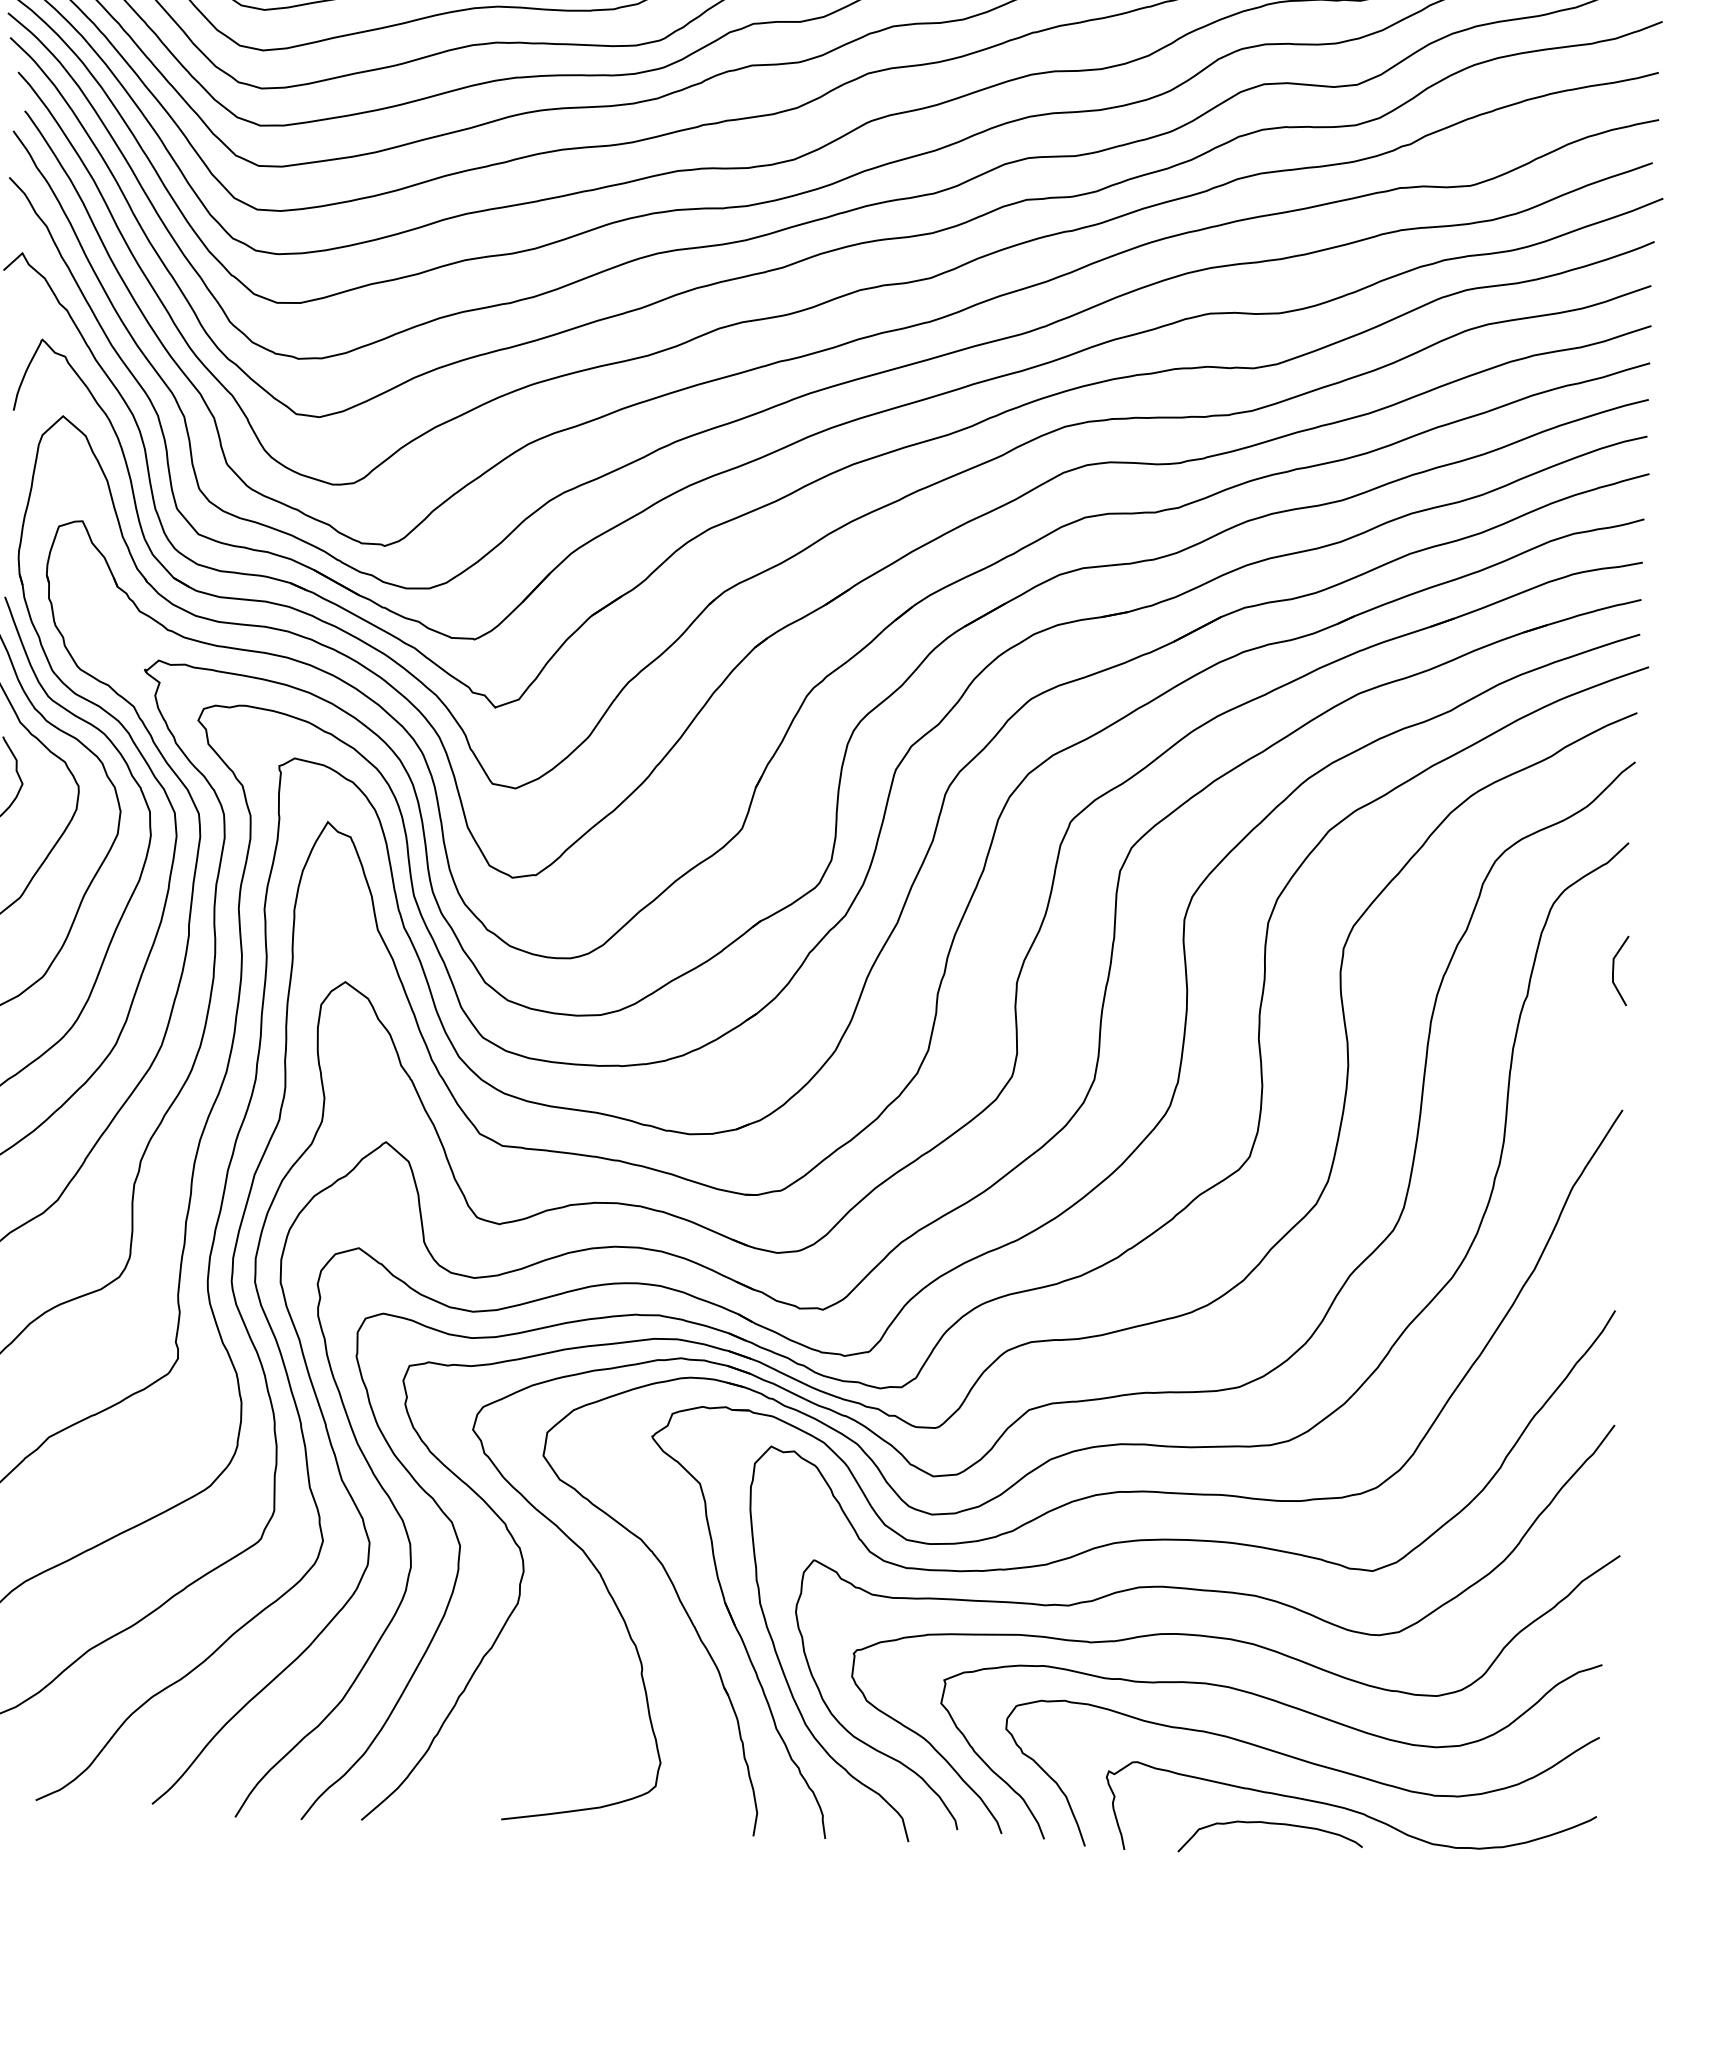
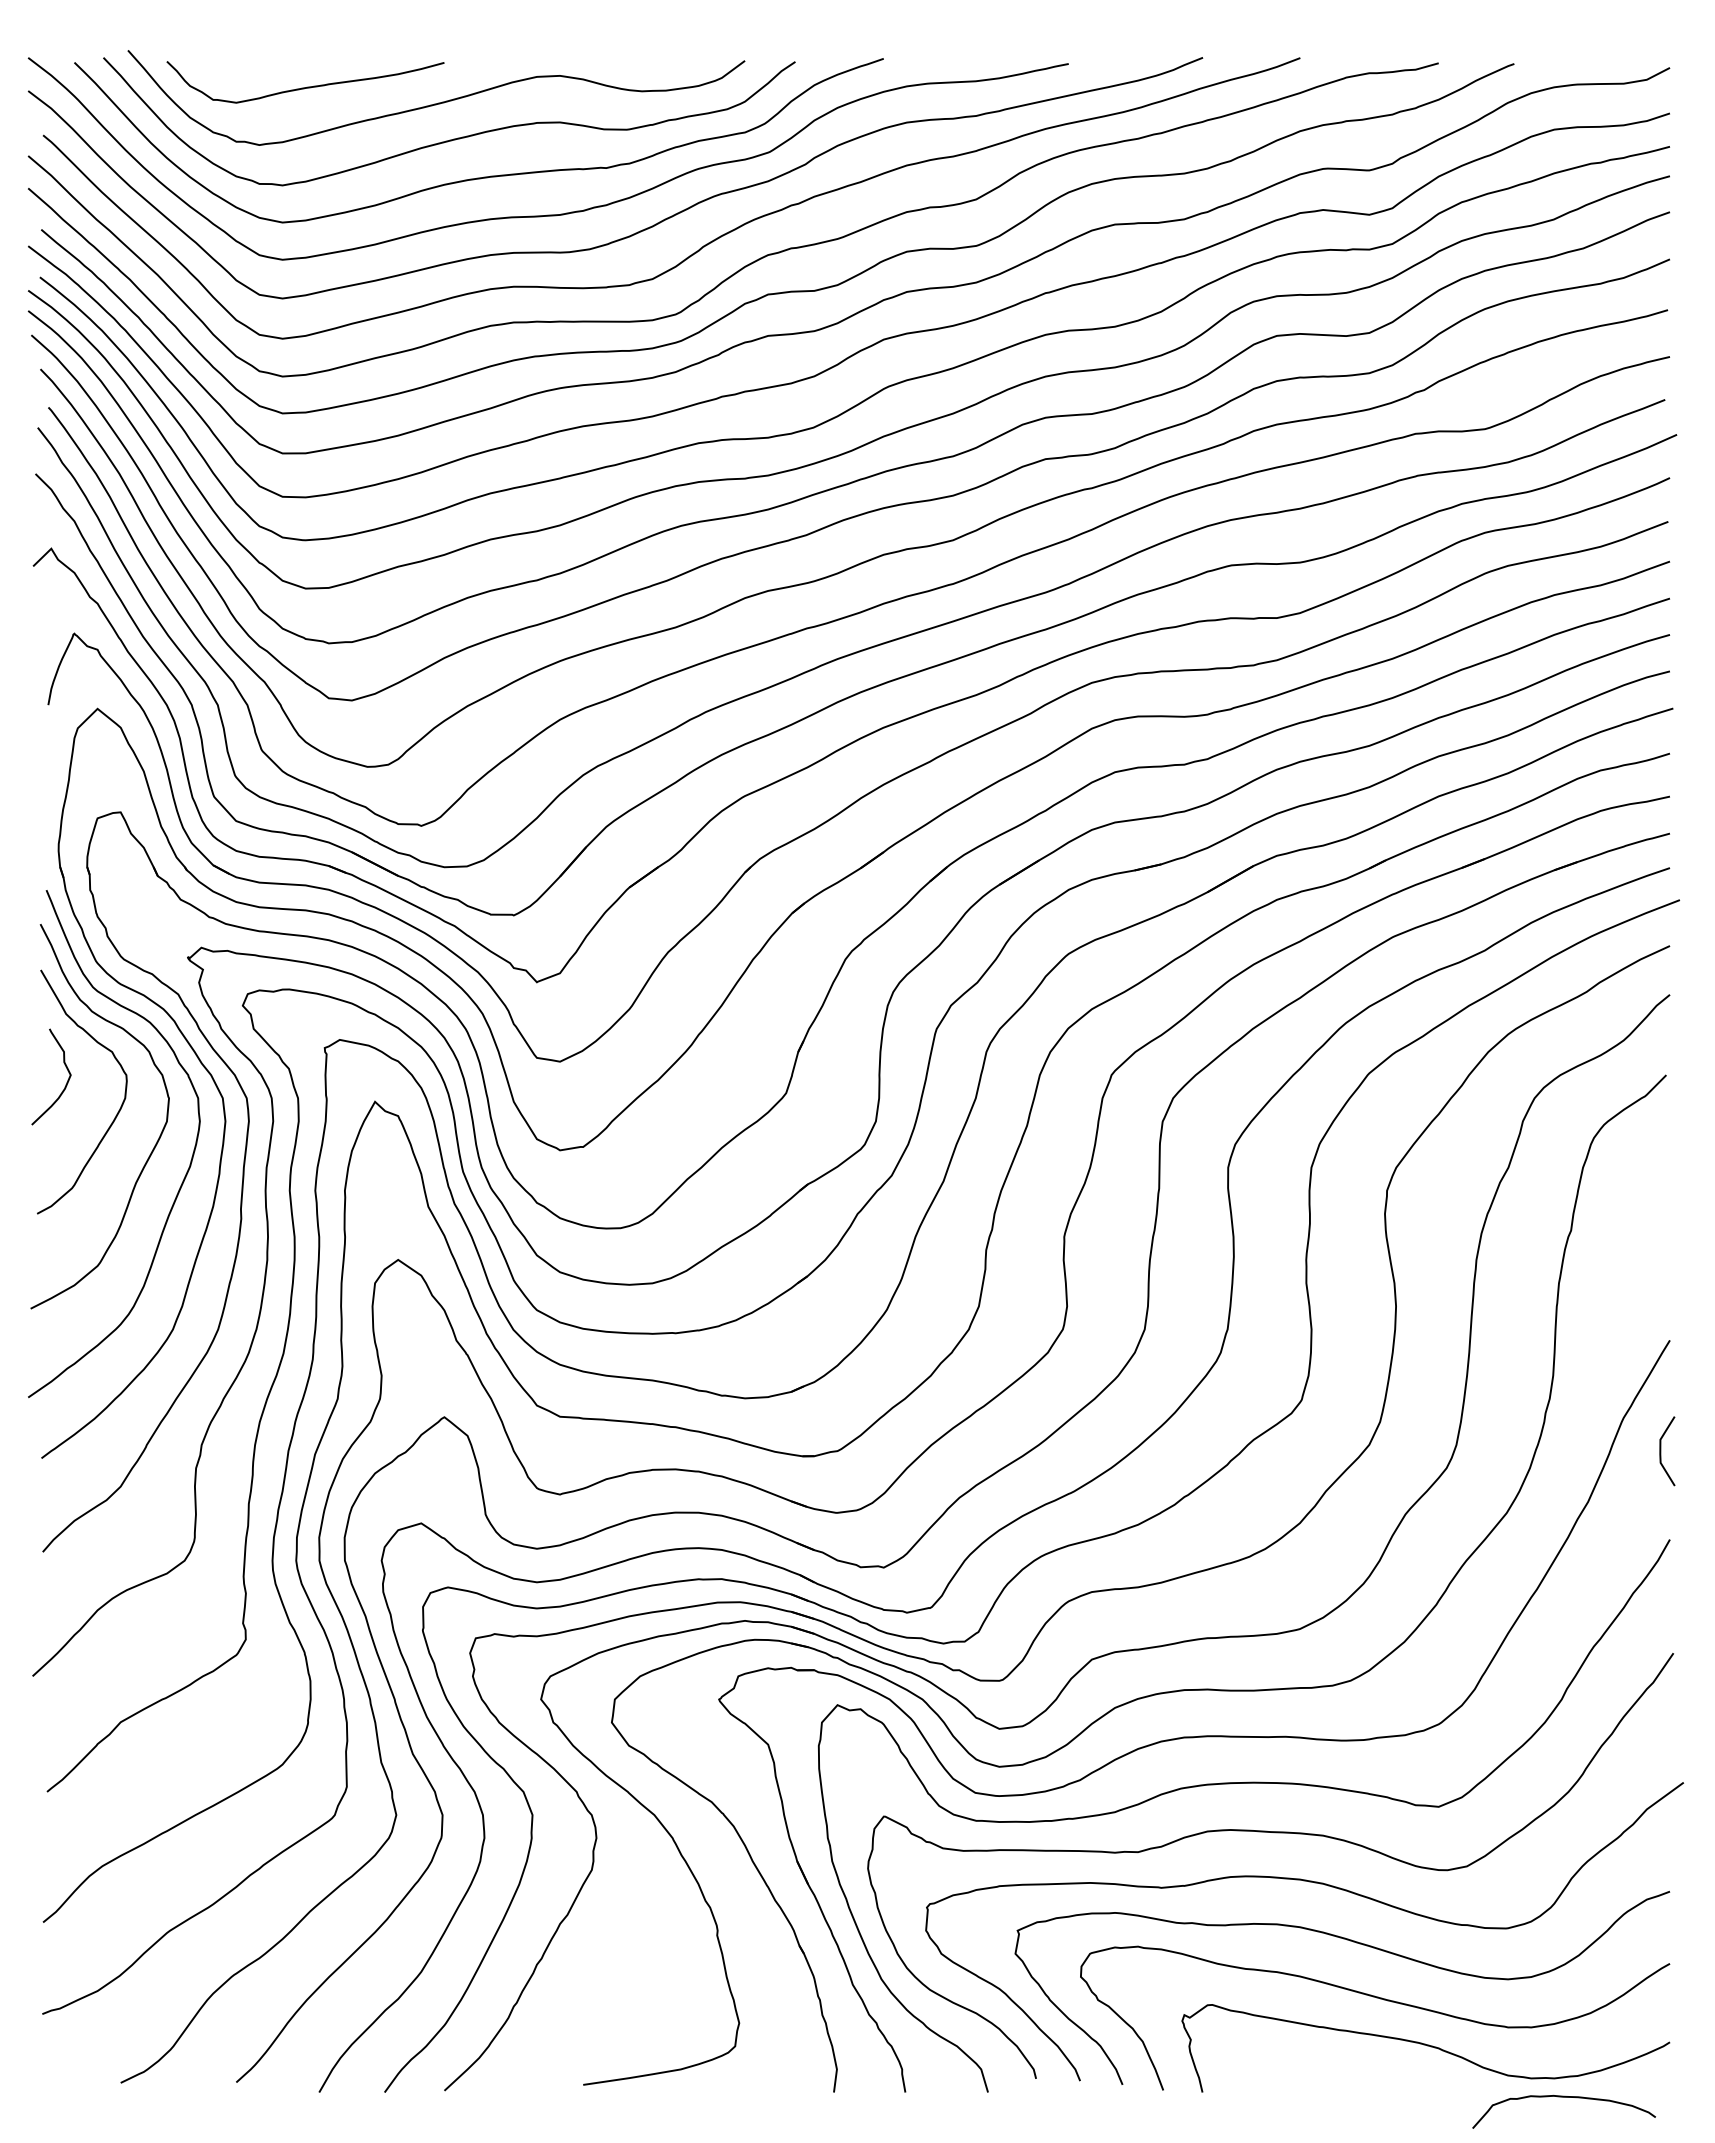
line: (1614, 970) -> (1661, 1451), moved
curve: (1270, 1824) -> (1563, 2097), moved

